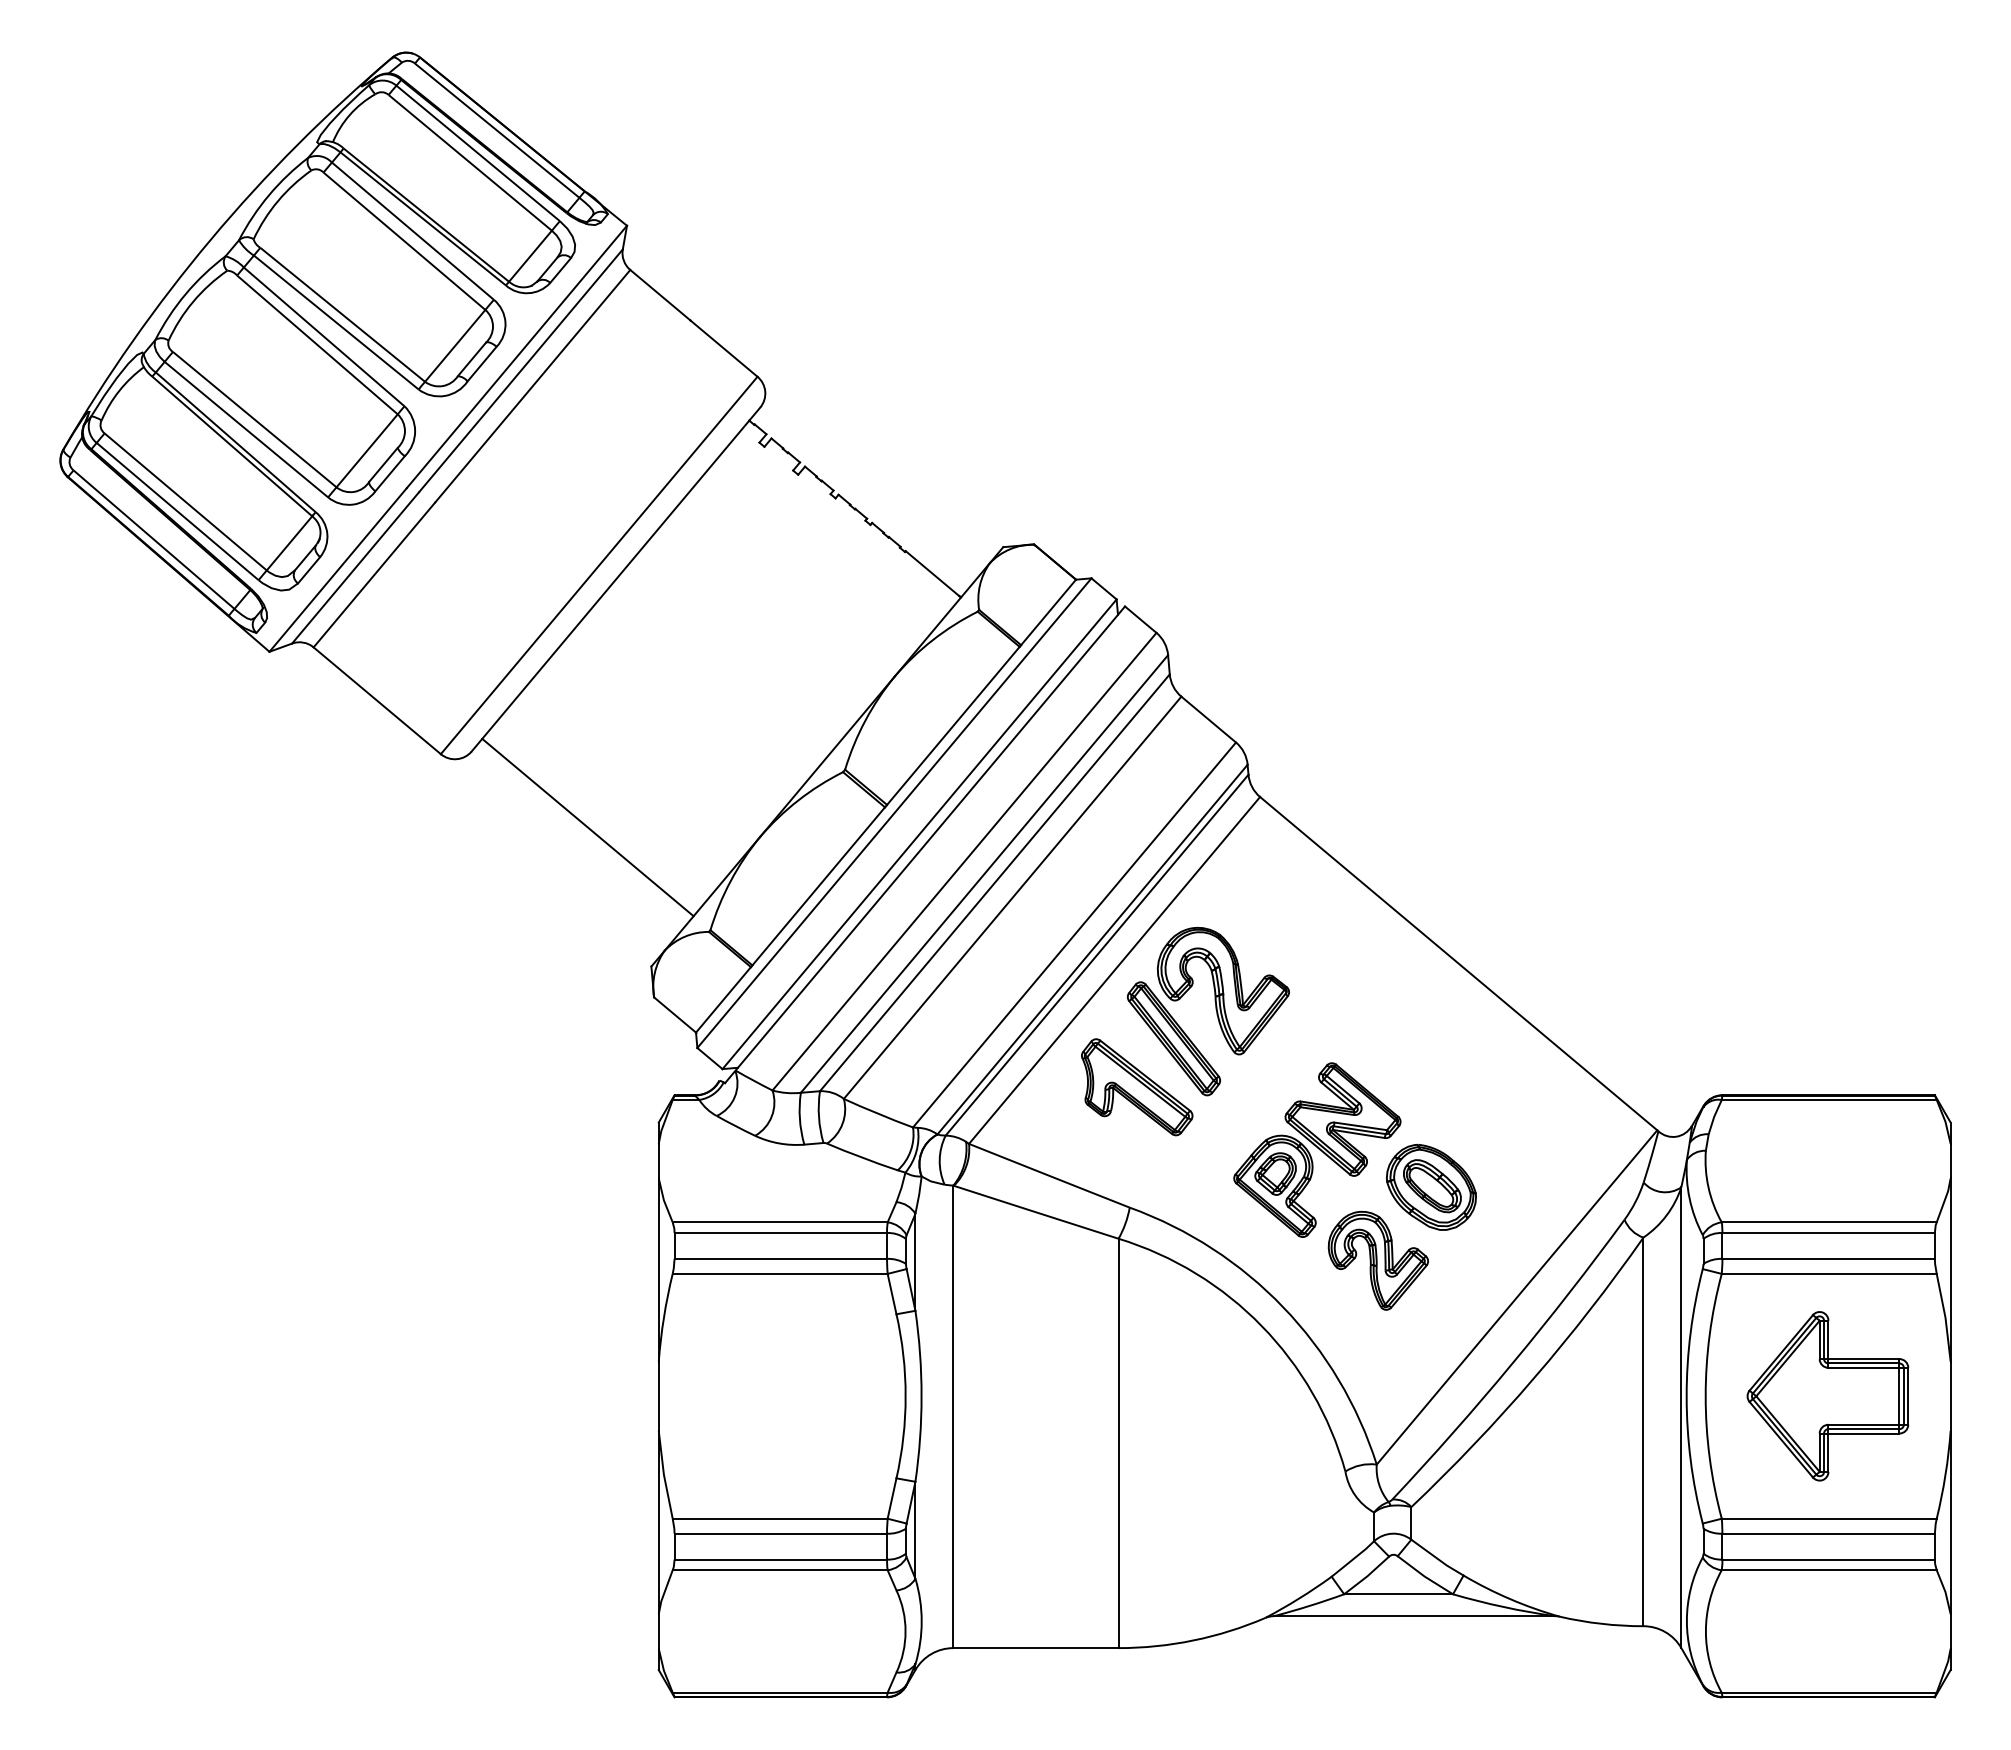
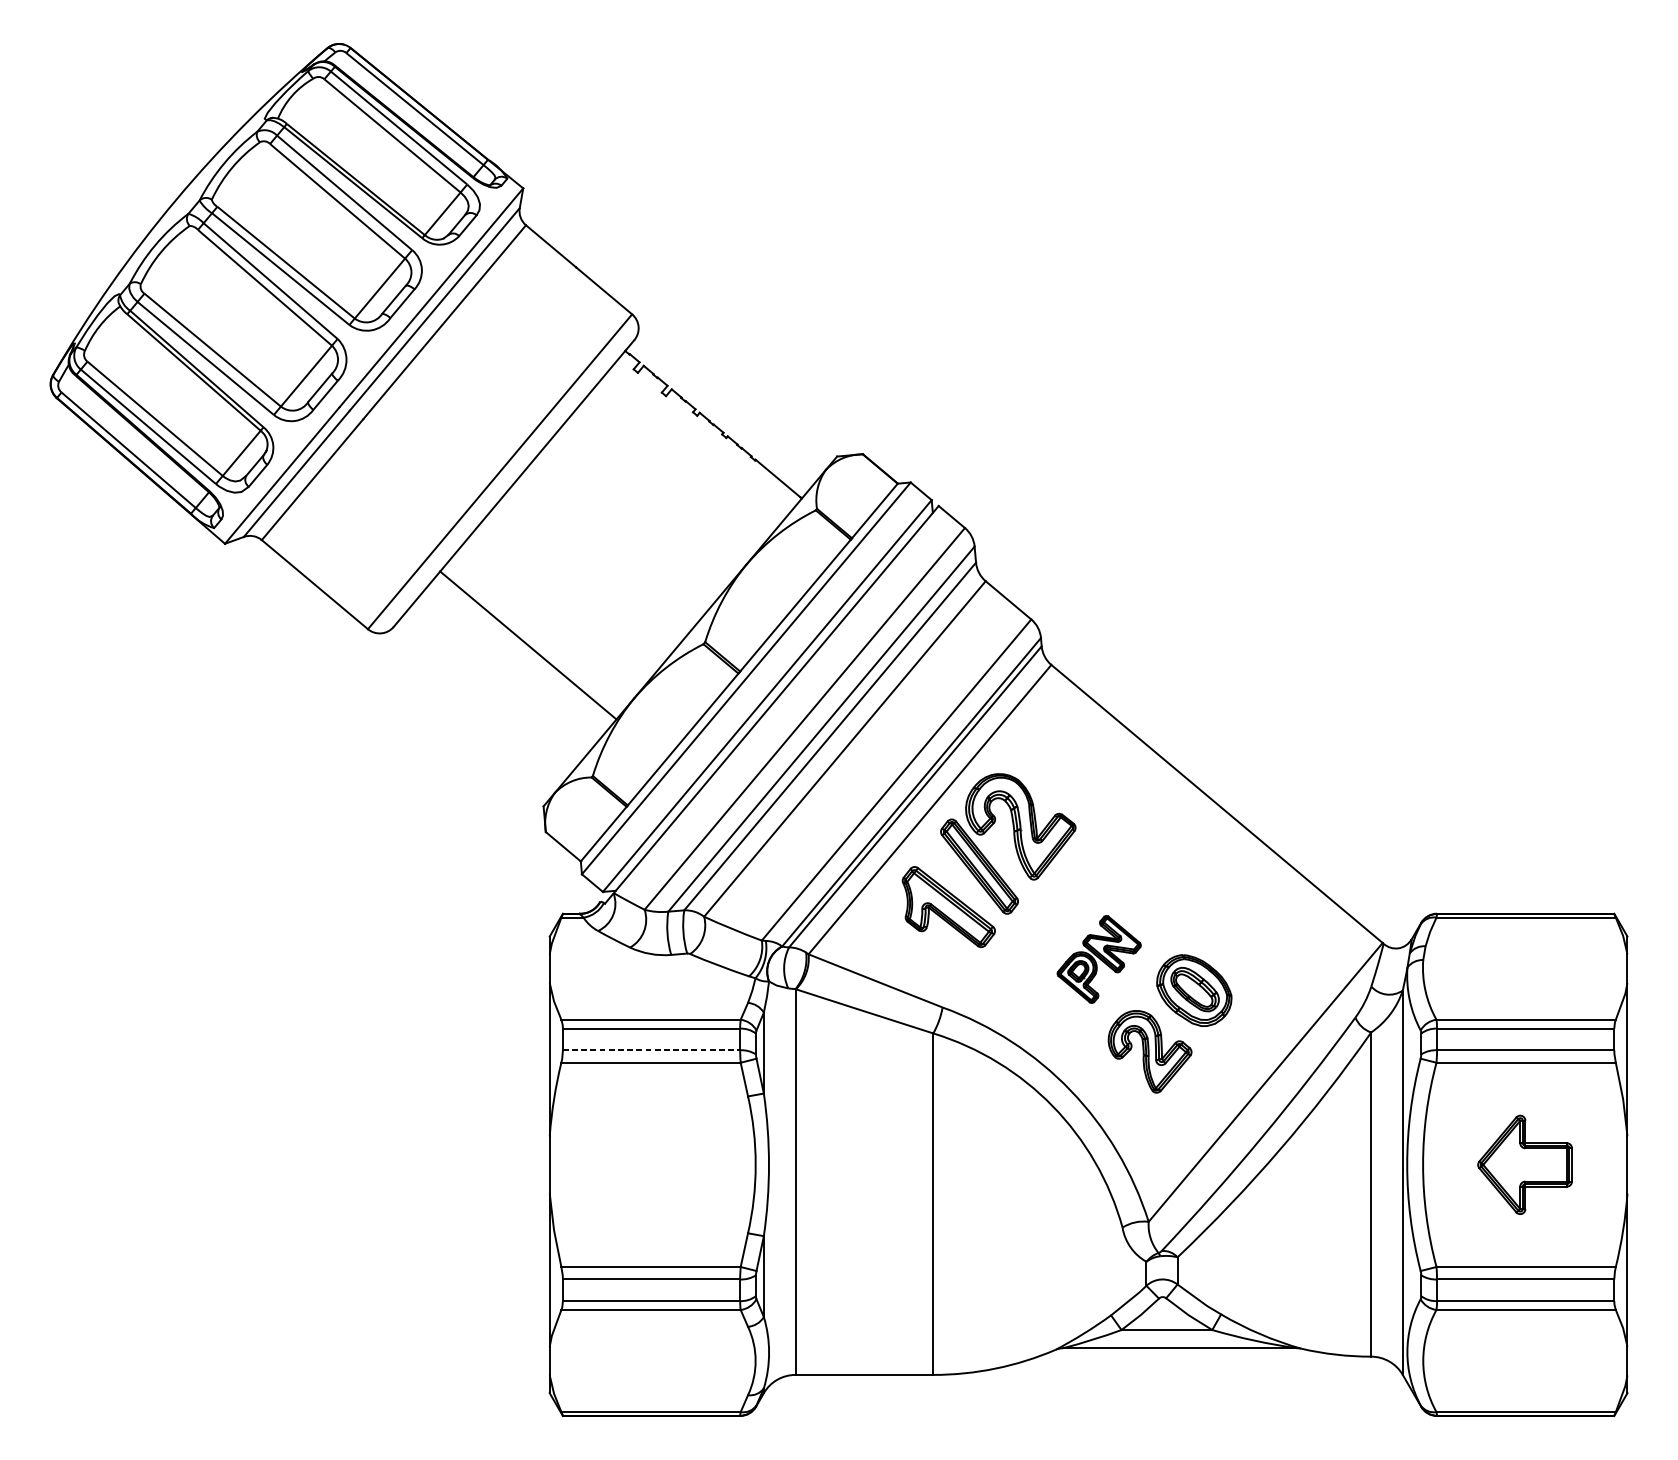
line: (587, 827) -> (527, 645), moved
part: (1317, 1149) -> (1099, 958), size x0.6
line: (781, 1258) -> (652, 1049), solid -> dashed
part: (1827, 1396) -> (1524, 1165), size x0.7

